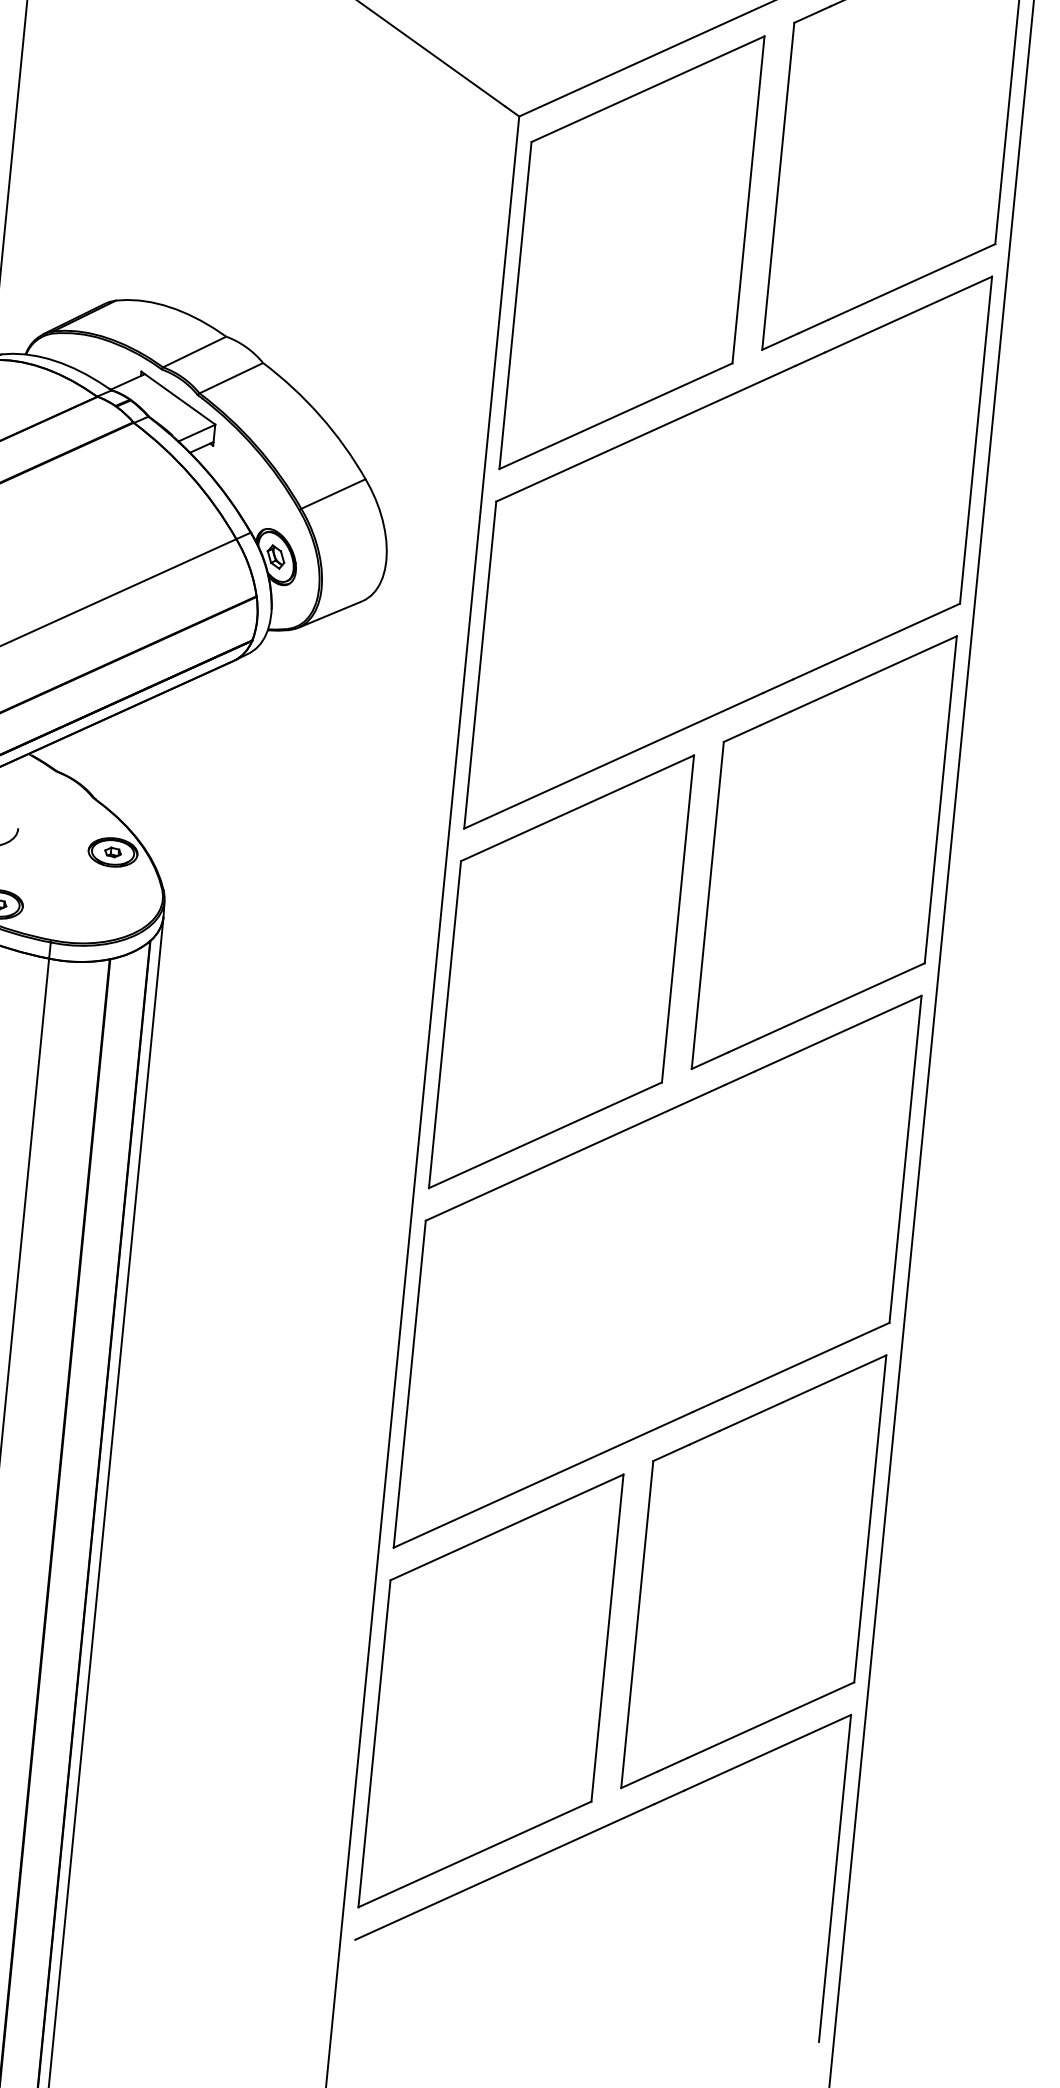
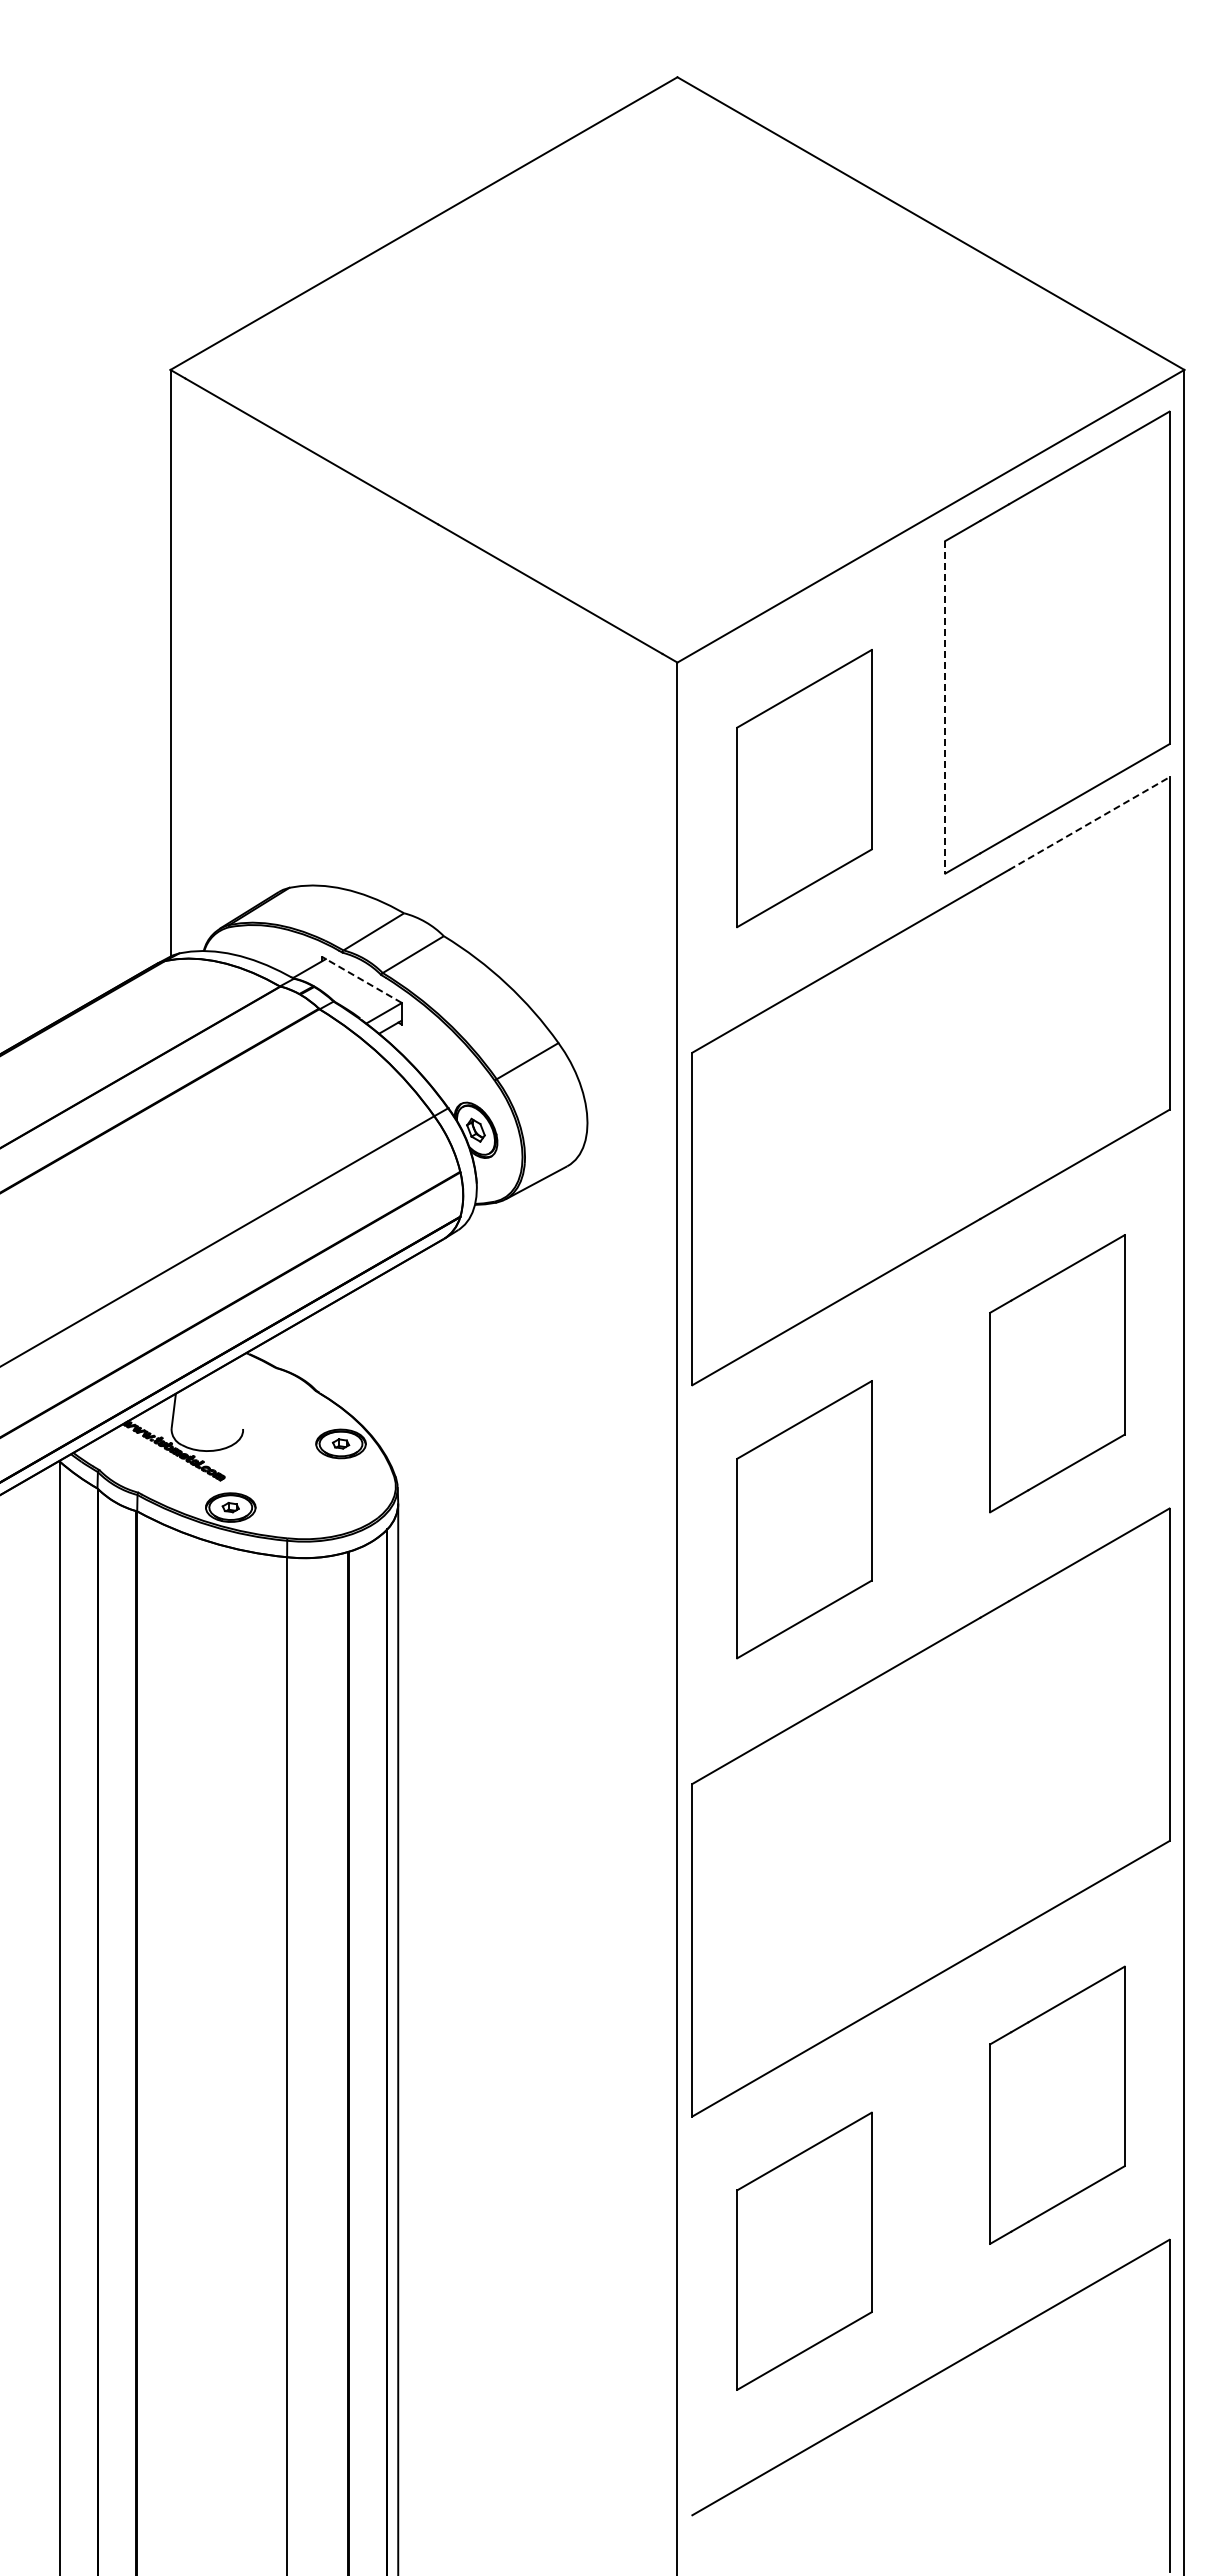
line: (778, 186) -> (945, 707), solid -> dashed
part: (632, 252) -> (804, 788), size x0.6
line: (908, 314) -> (1089, 823), solid -> dashed
line: (177, 397) -> (361, 979), solid -> dashed
part: (824, 852) -> (1057, 1373), size x0.6
part: (561, 971) -> (804, 1519), size x0.6
part: (753, 1572) -> (1057, 2105), size x0.6
part: (490, 1691) -> (804, 2251), size x0.6

